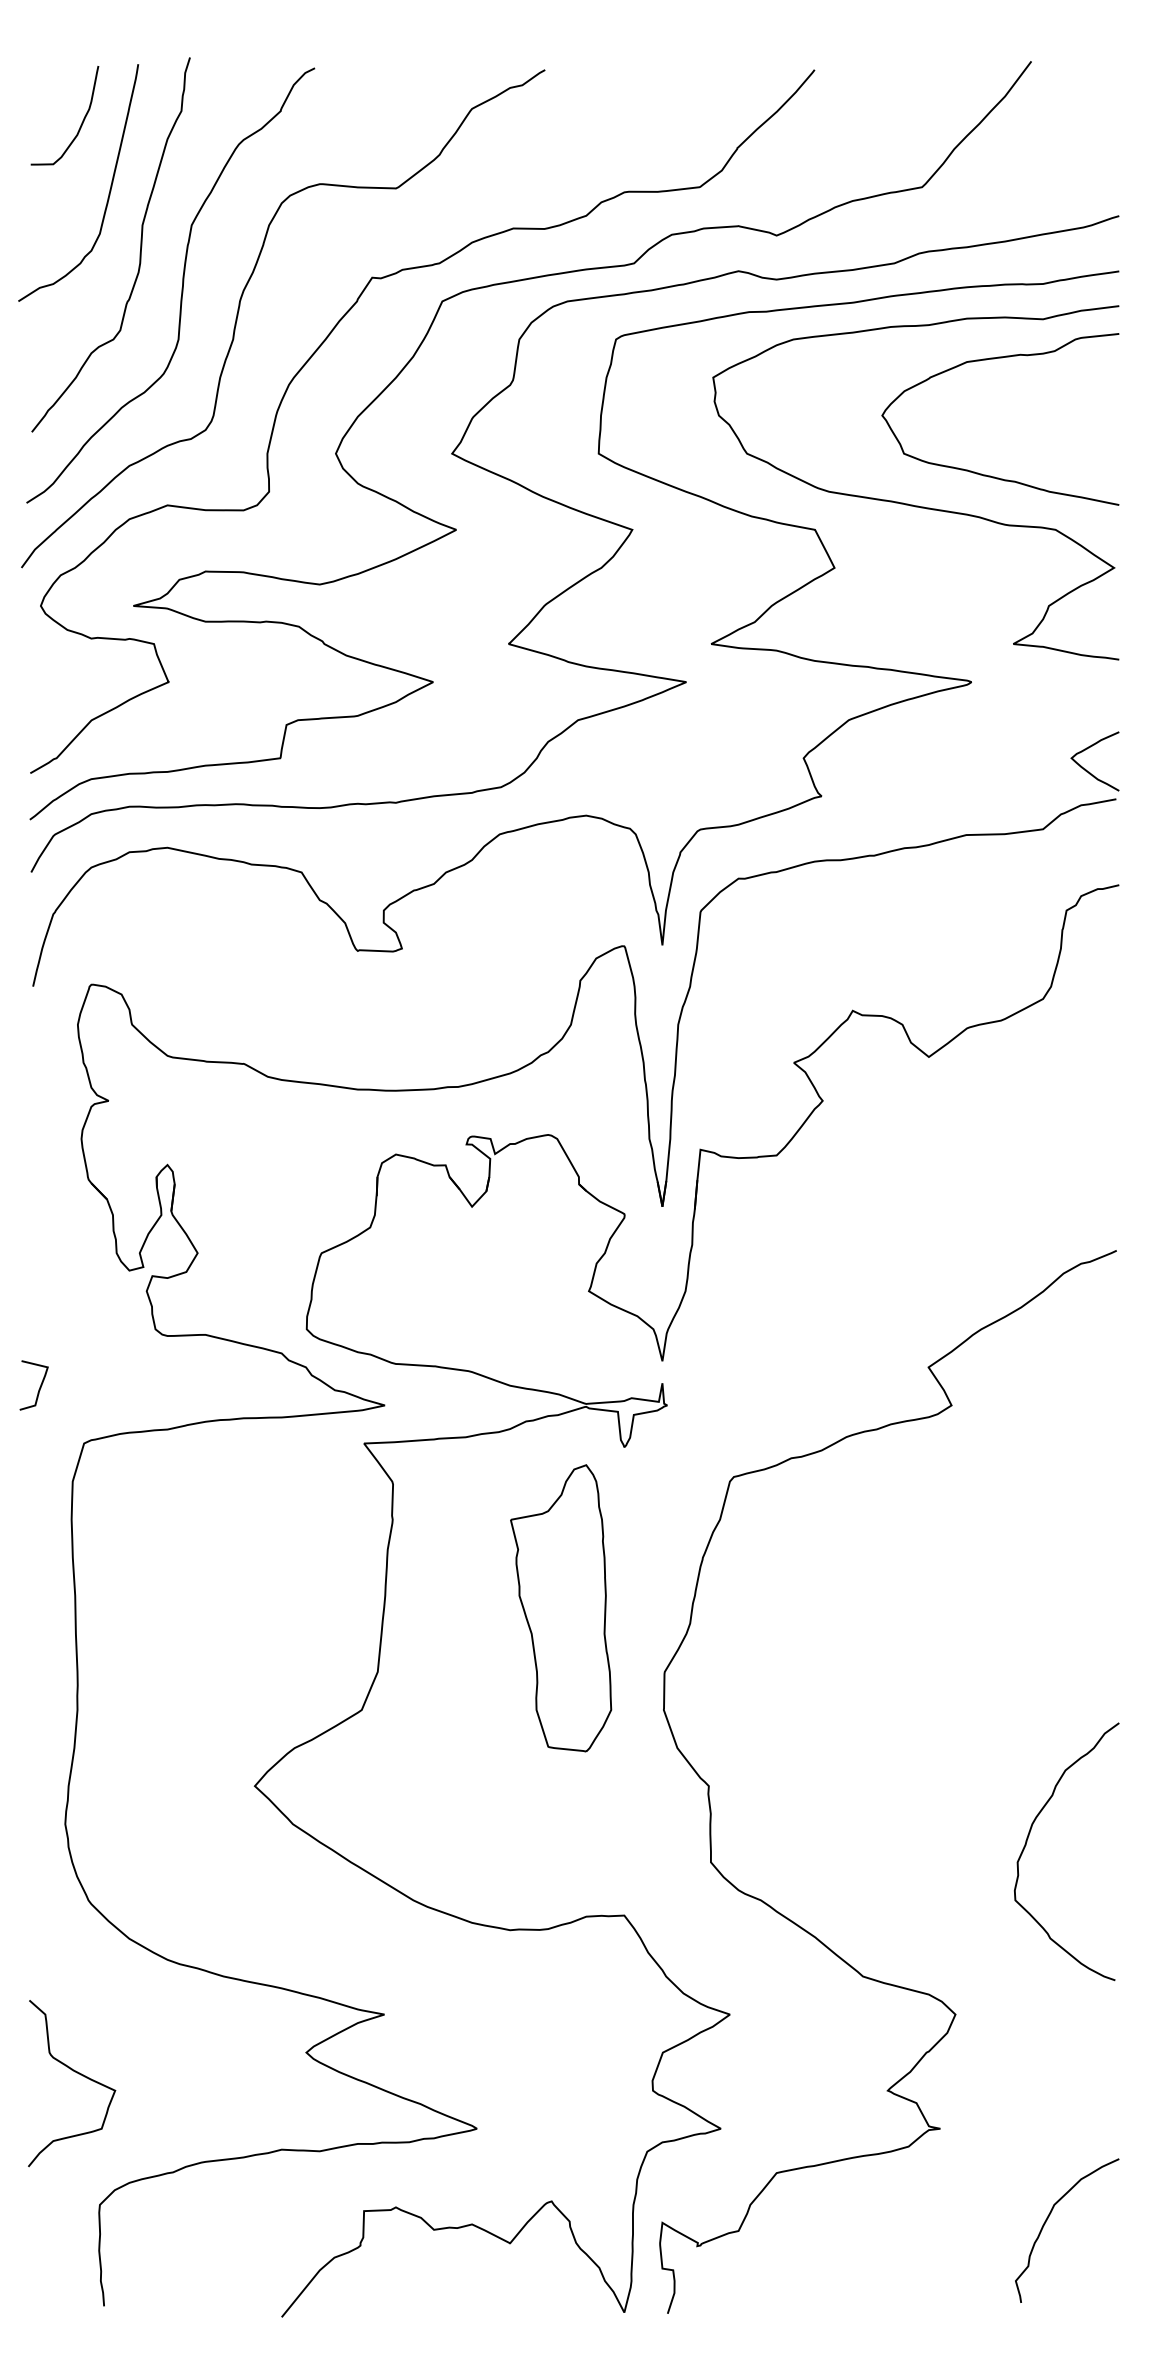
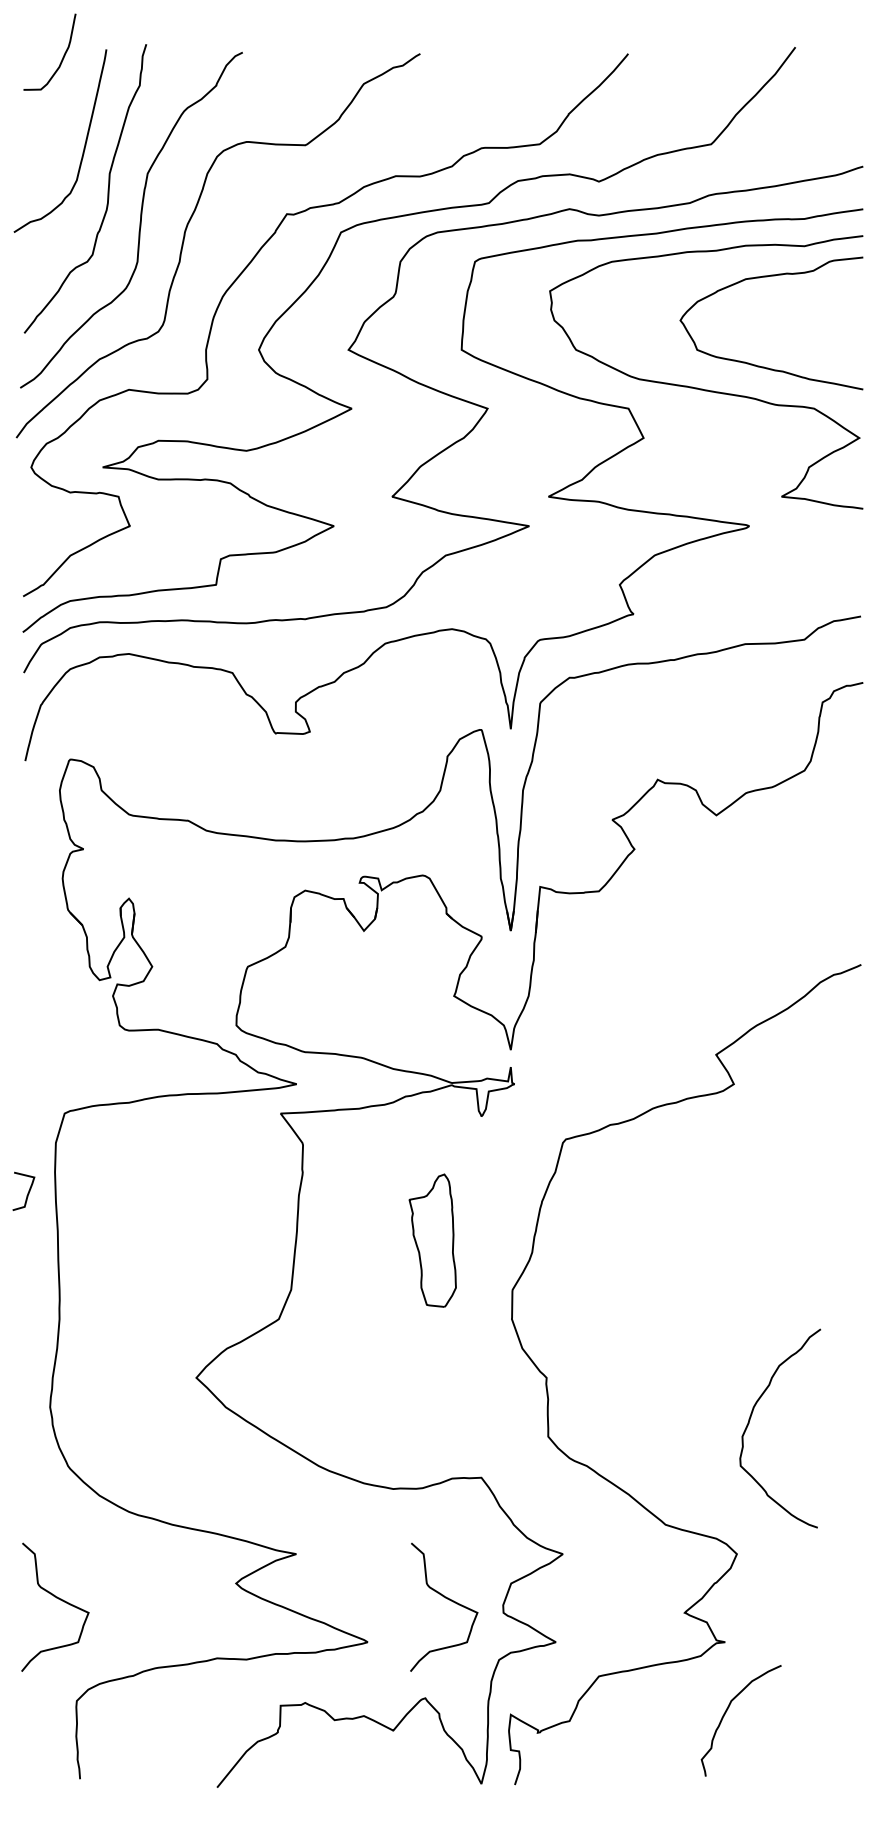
curve: (81, 122) -> (62, 57), moved
curve: (1089, 771) -> (840, 595), removed
curve: (39, 1387) -> (27, 1193), moved
part: (561, 1608) -> (432, 1240), size x0.6
curve: (1027, 1842) -> (750, 1421), moved
curve: (580, 2073) -> (447, 1599), added
curve: (1047, 2220) -> (726, 1713), moved

